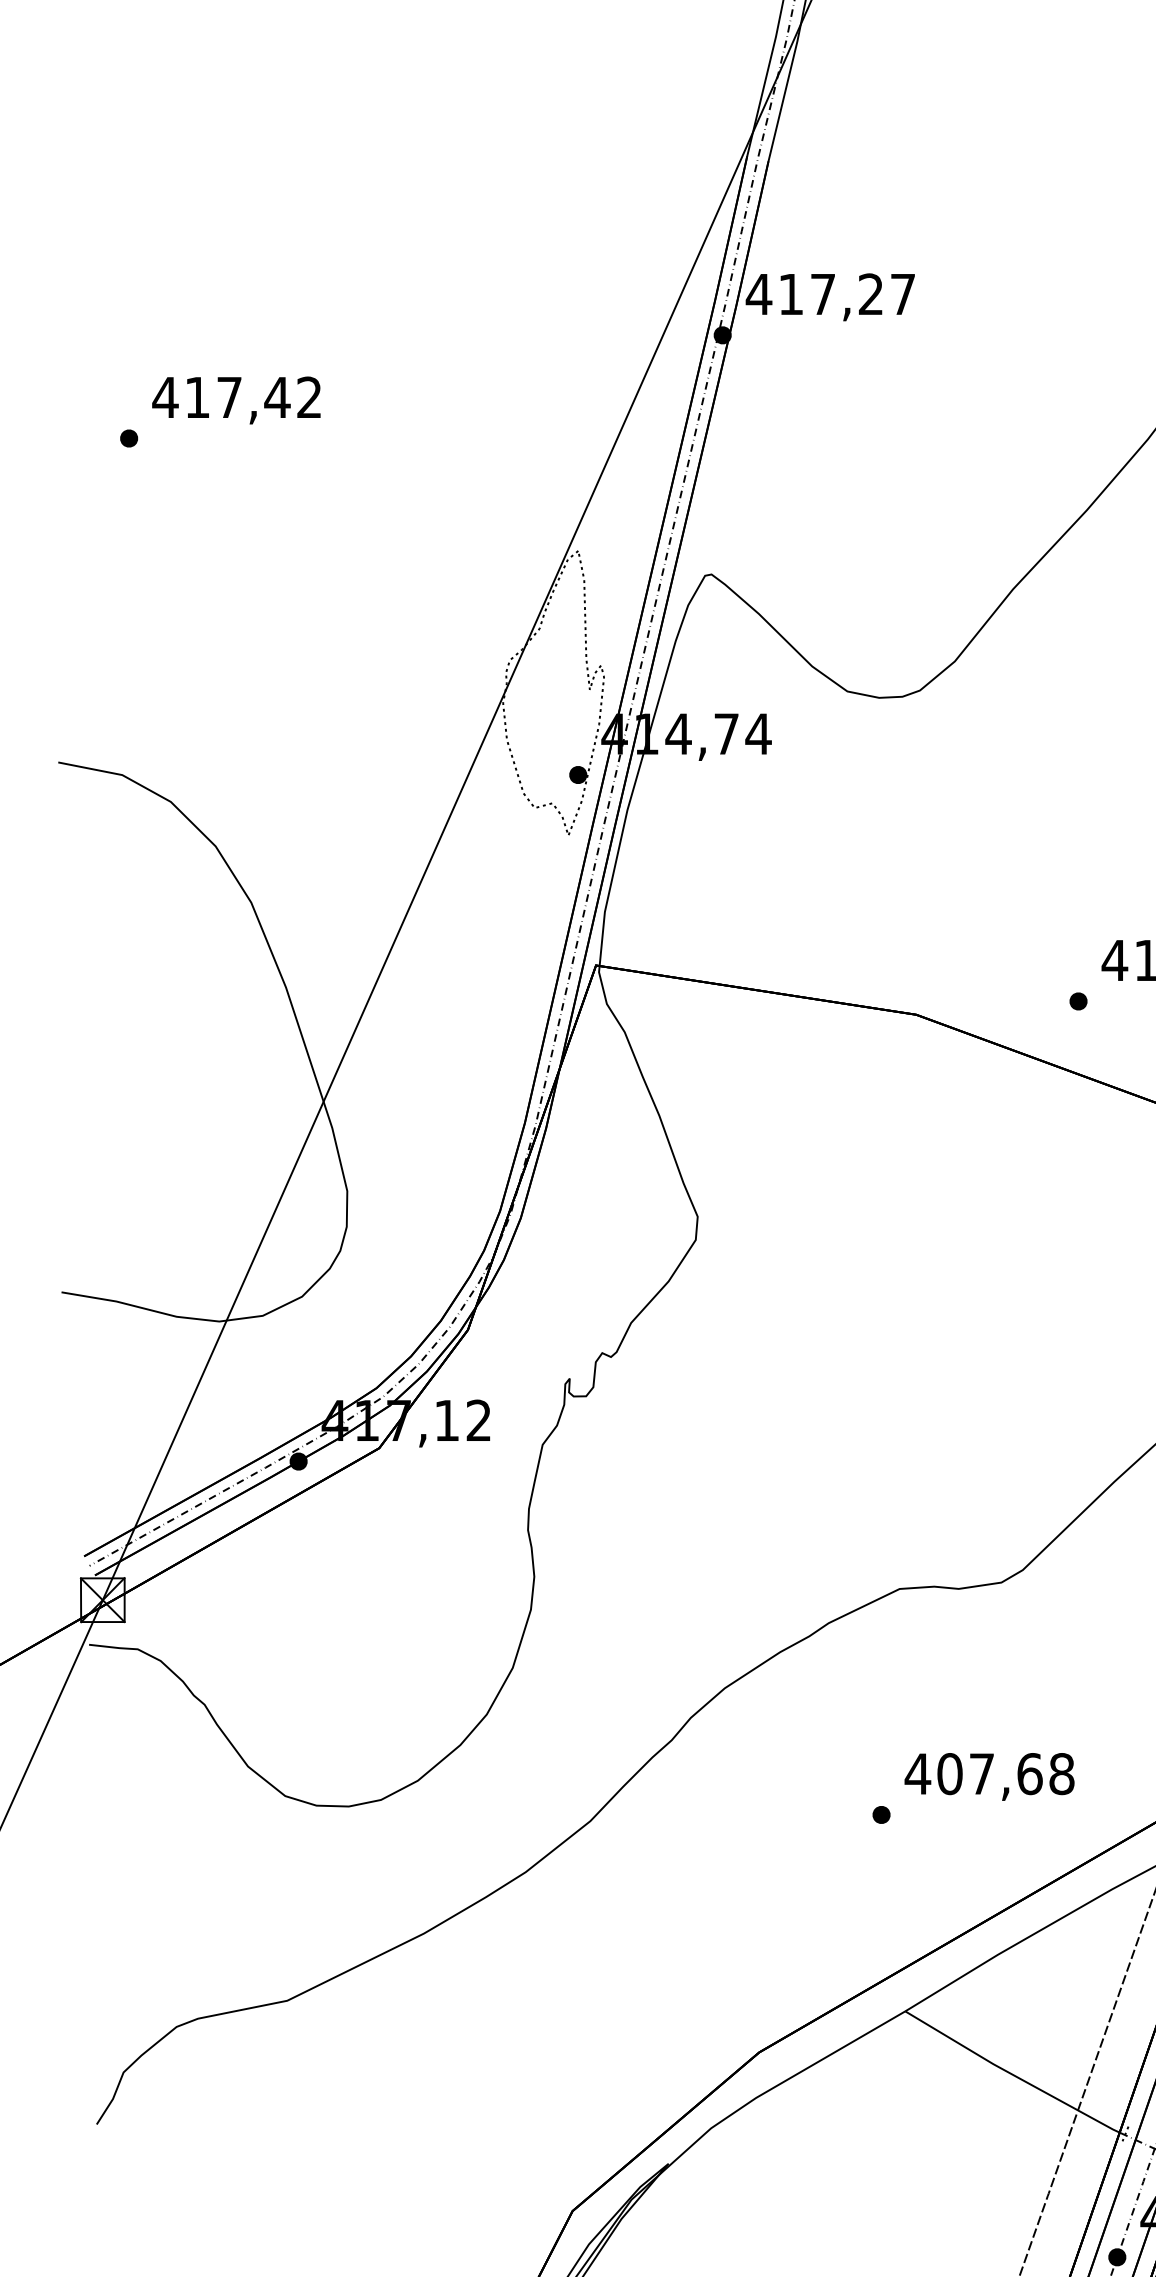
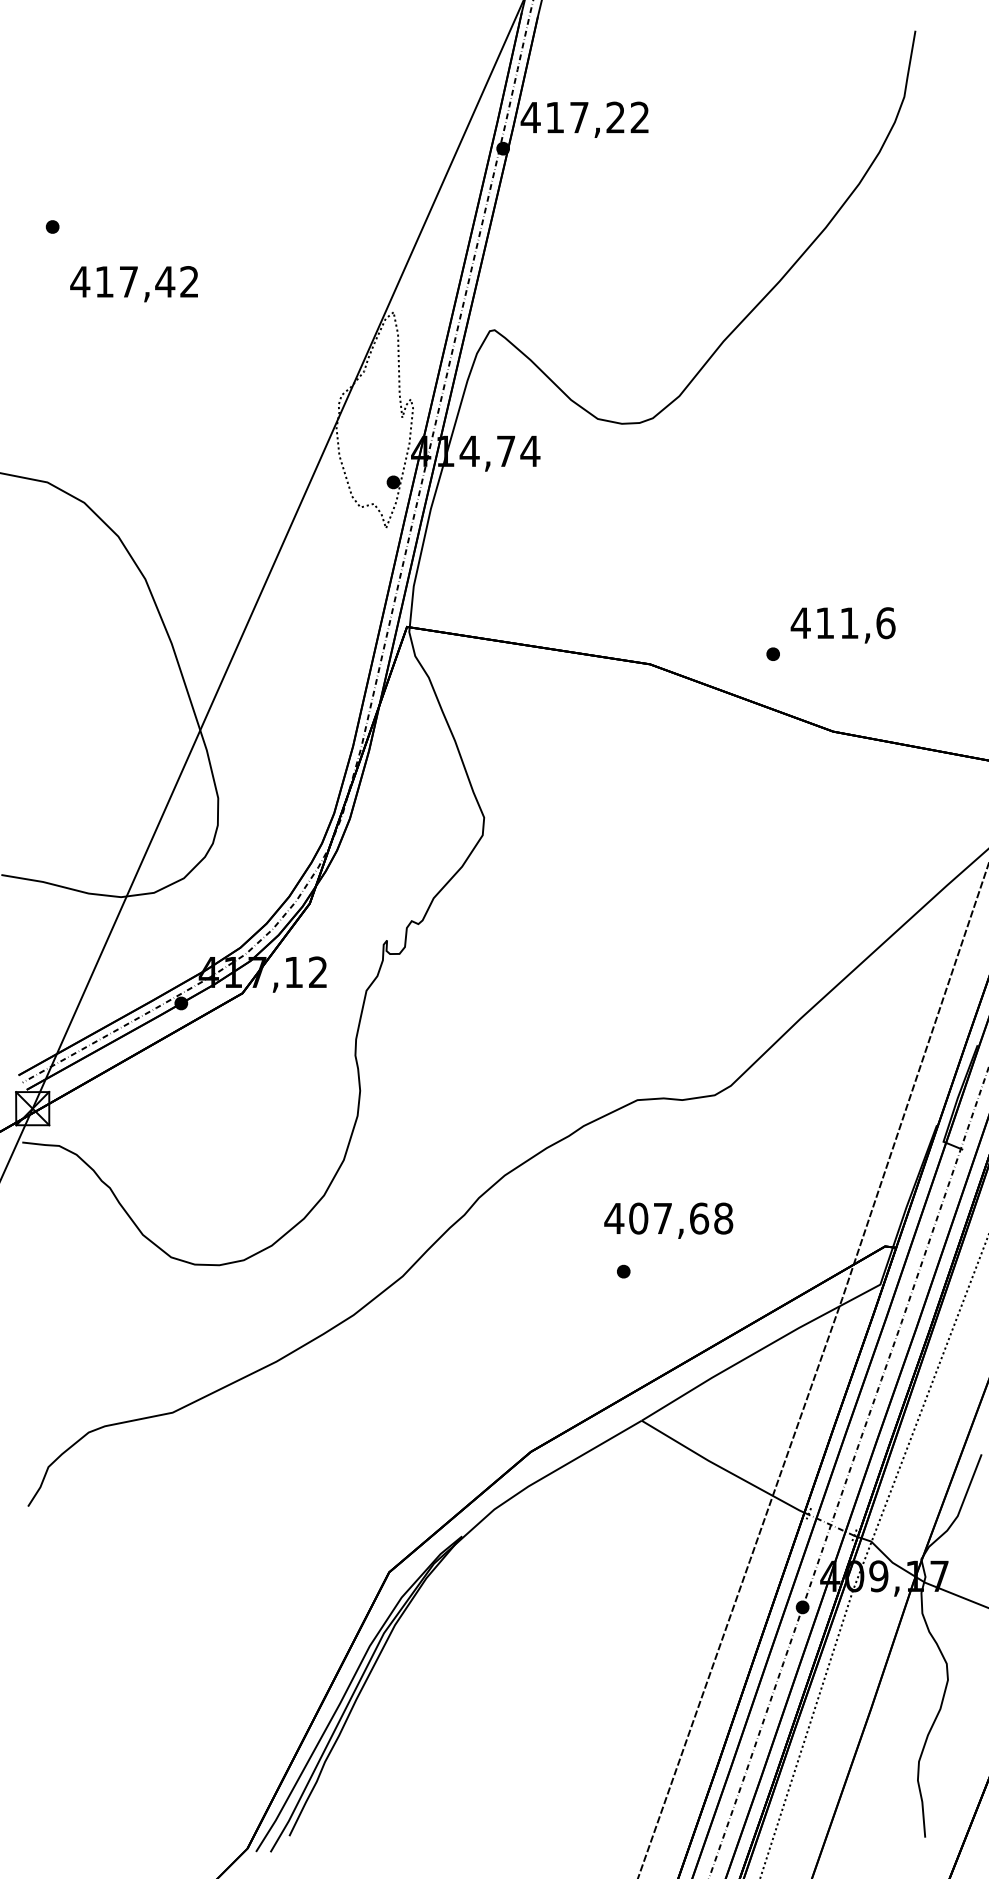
text: (902, 294) -> (639, 117), 417,27 -> 417,22
text: (235, 400) -> (133, 284), moved
text: (989, 1776) -> (668, 1220), moved

